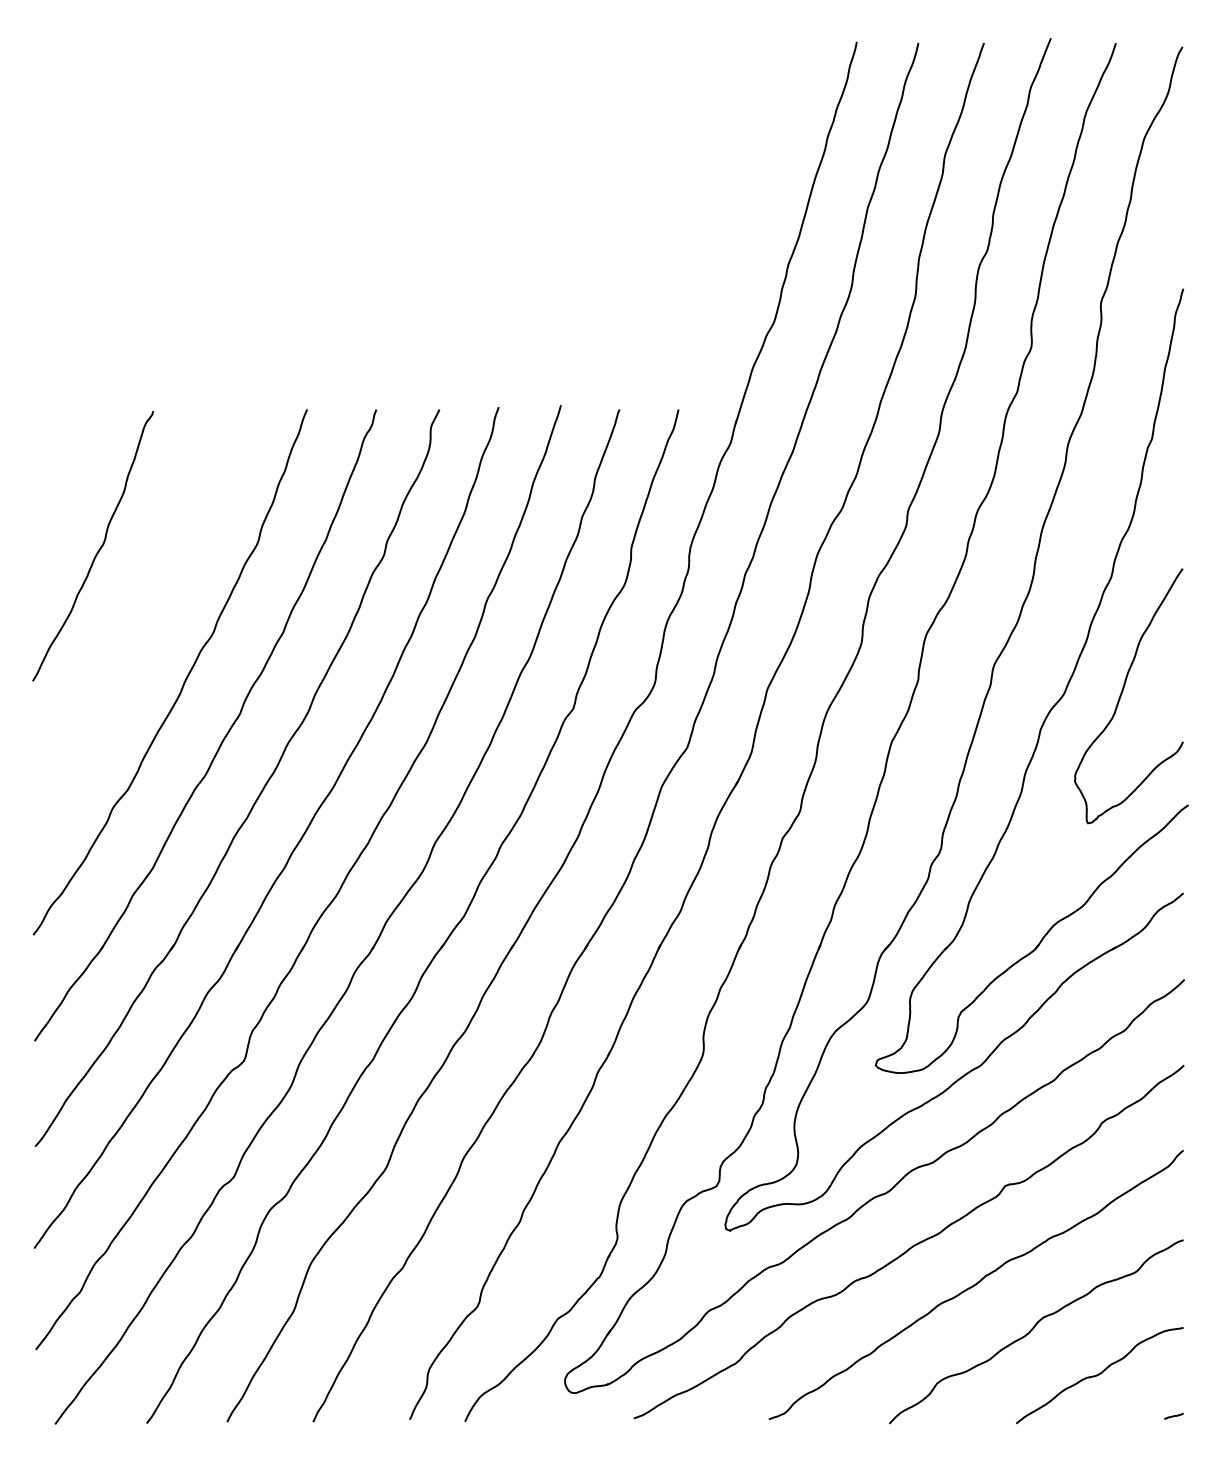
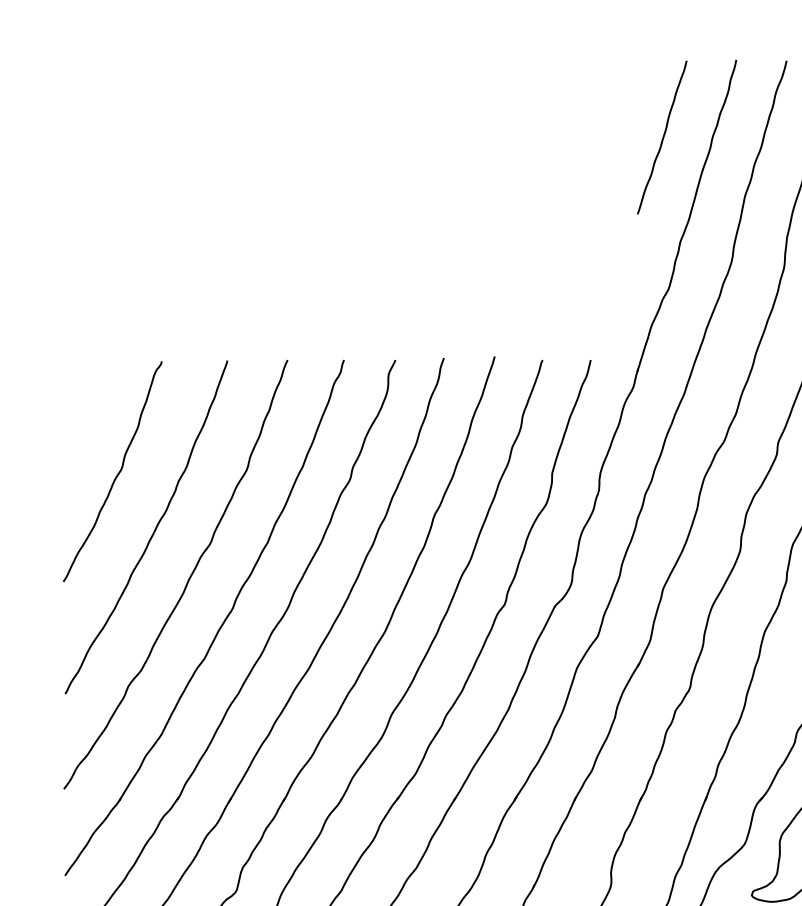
curve: (766, 137) -> (662, 137), added
curve: (143, 618) -> (153, 530), added

